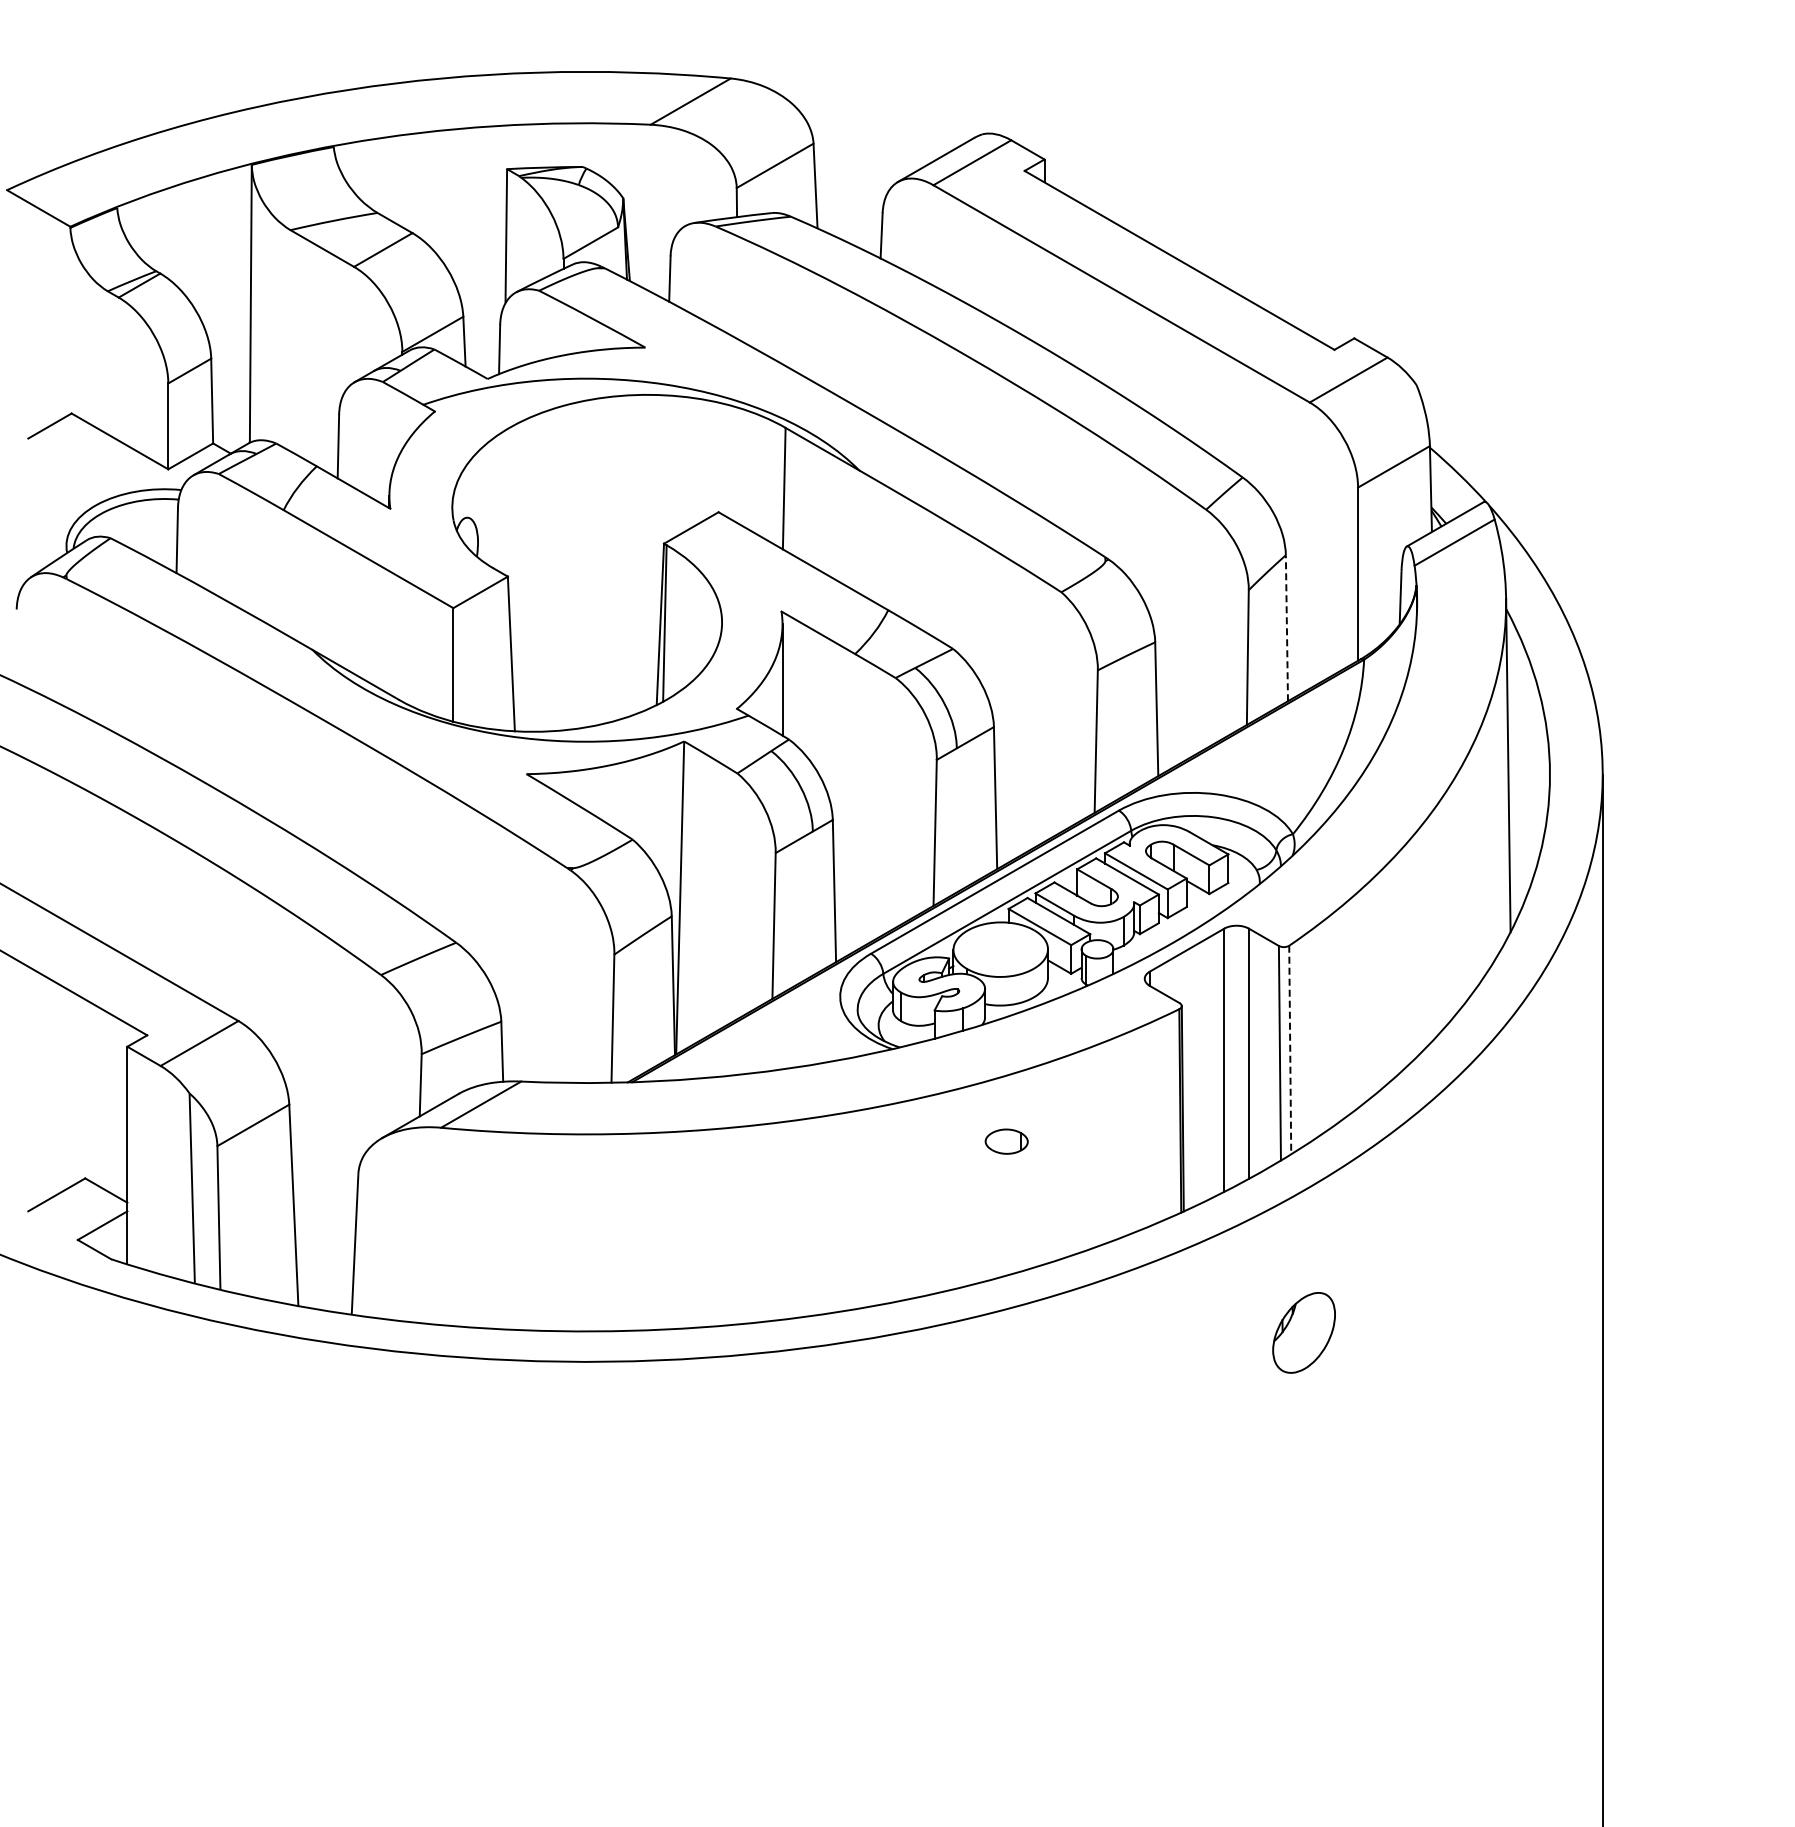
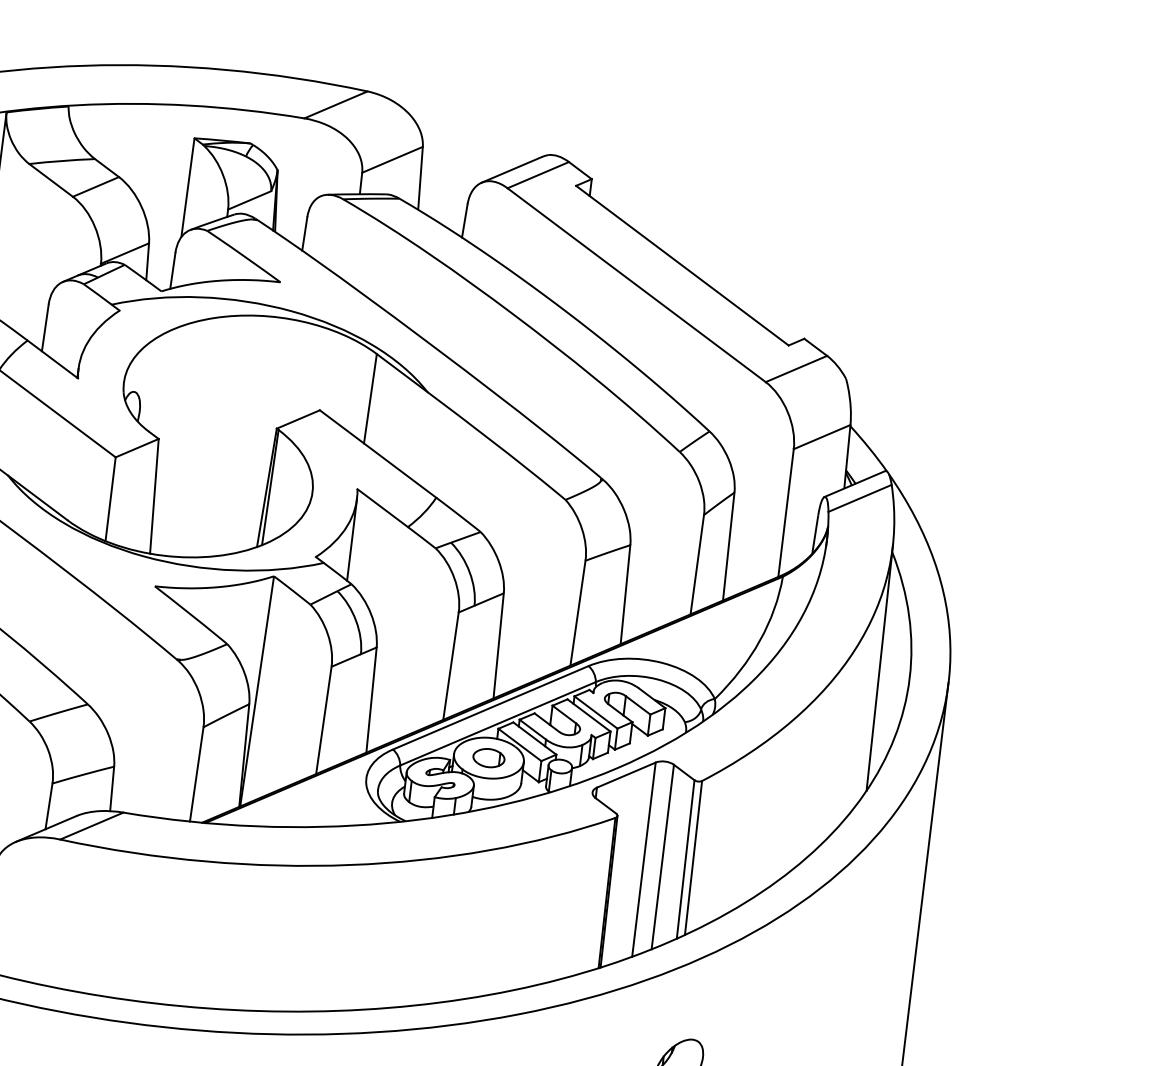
line: (1286, 627) -> (728, 546), dashed -> solid
line: (1290, 1050) -> (693, 858), dashed -> solid
part: (1006, 1141) -> (488, 757), moved

